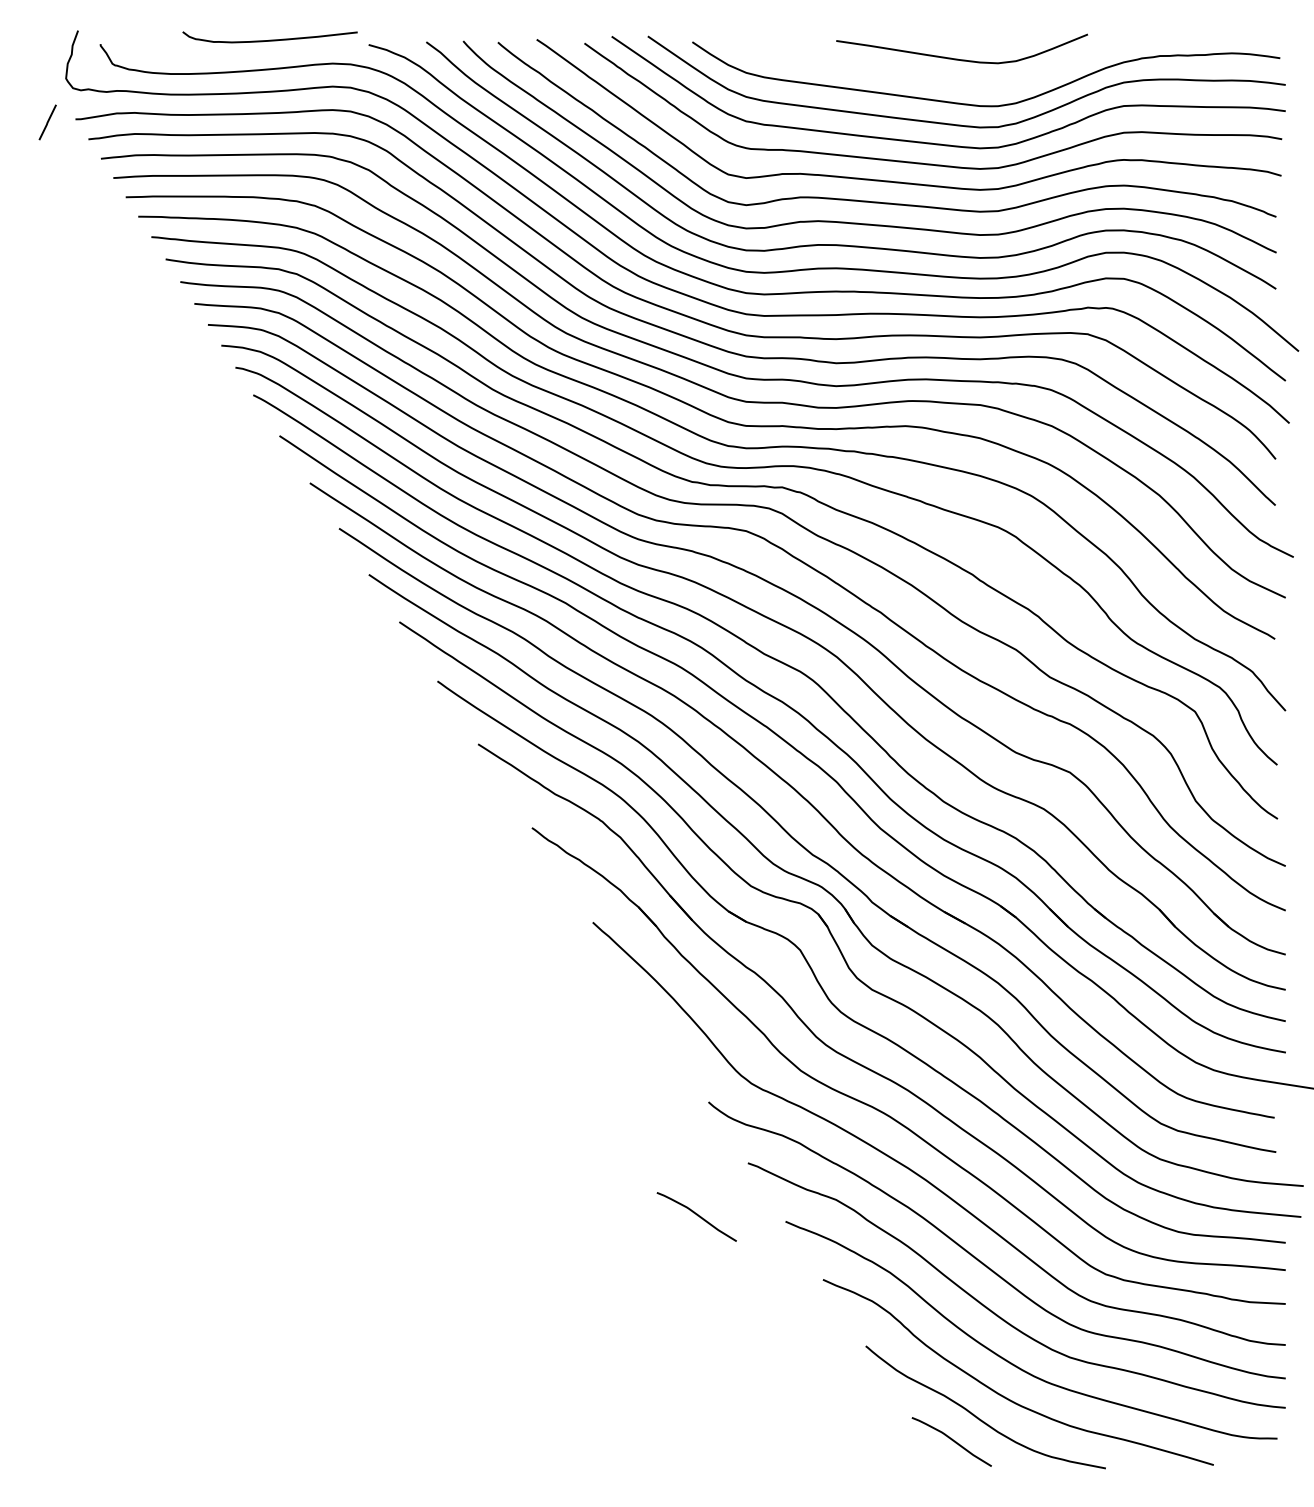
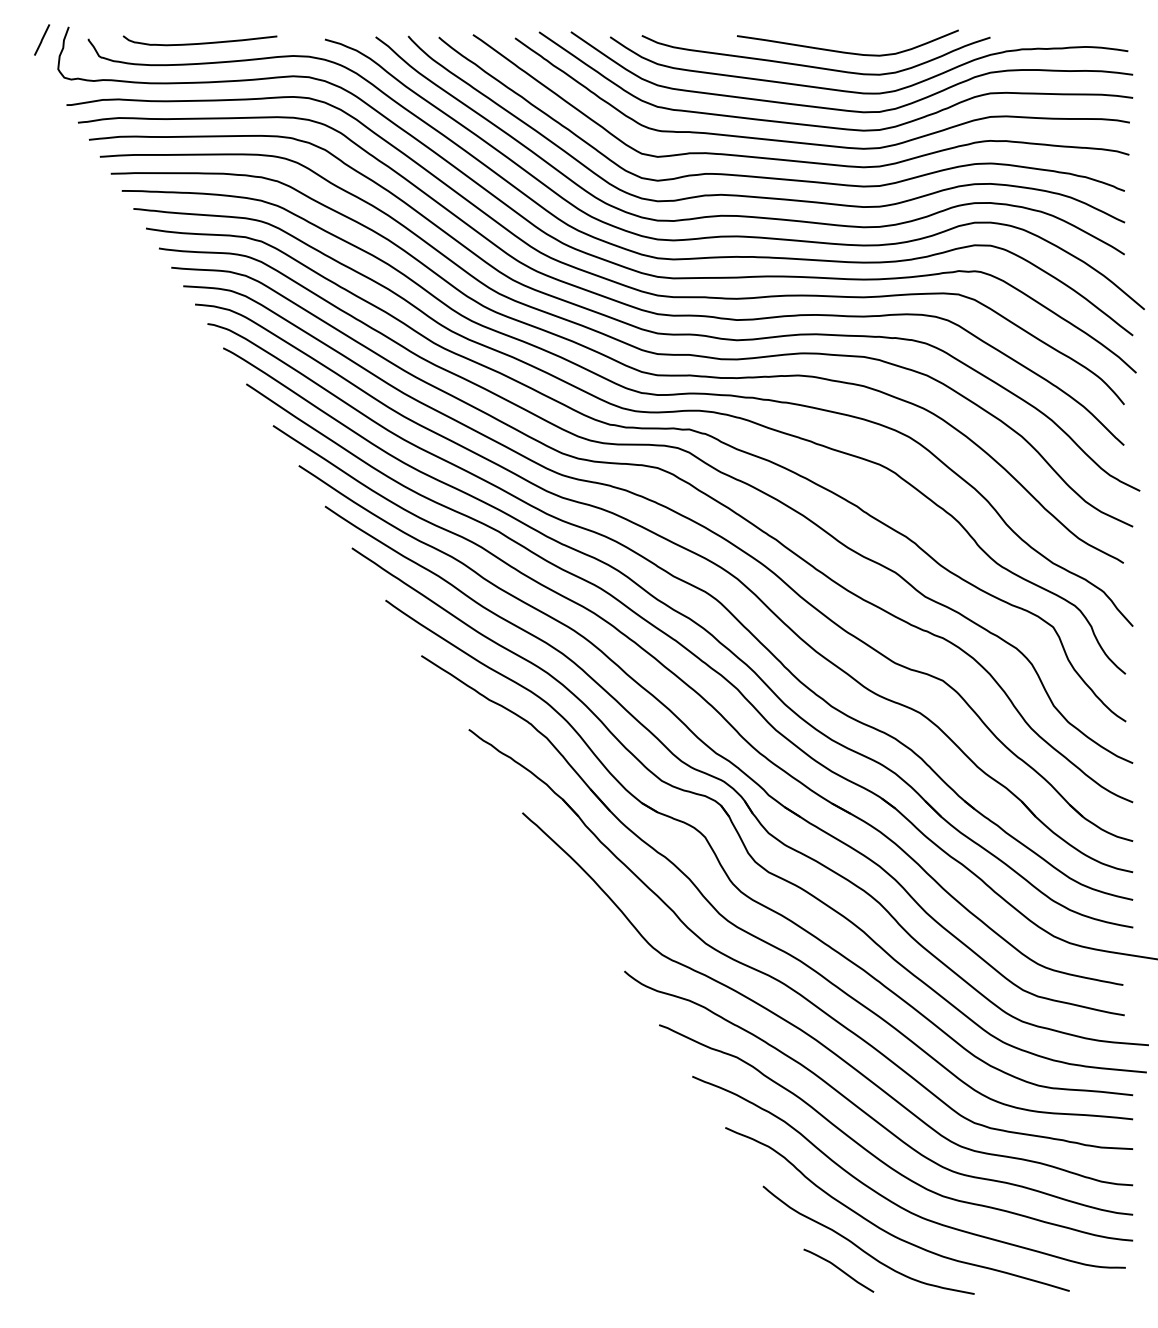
curve: (269, 39) -> (199, 42), moved
curve: (925, 75) -> (815, 66), added
line: (47, 122) -> (41, 40), moved
curve: (696, 1215) -> (613, 1071), removed

